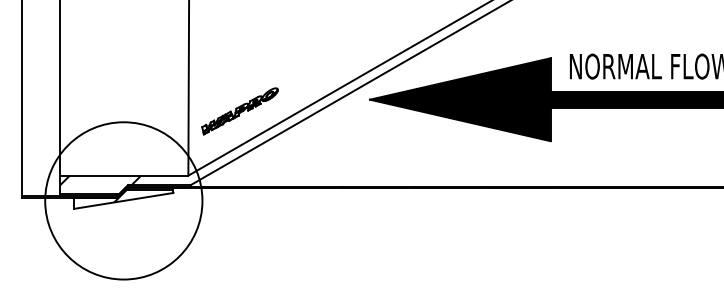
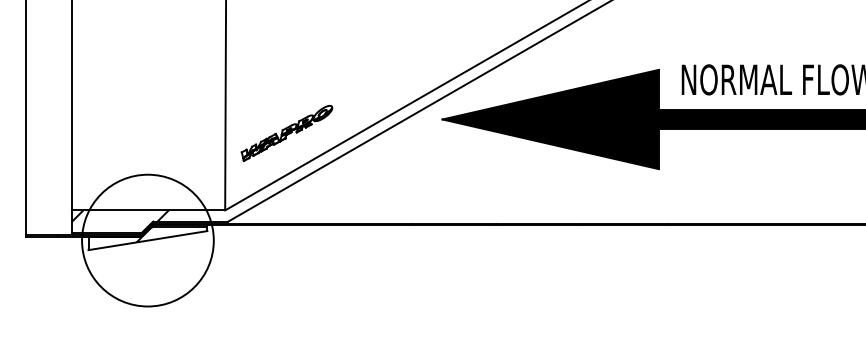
circle: (123, 200) -> (147, 240), size x0.7

